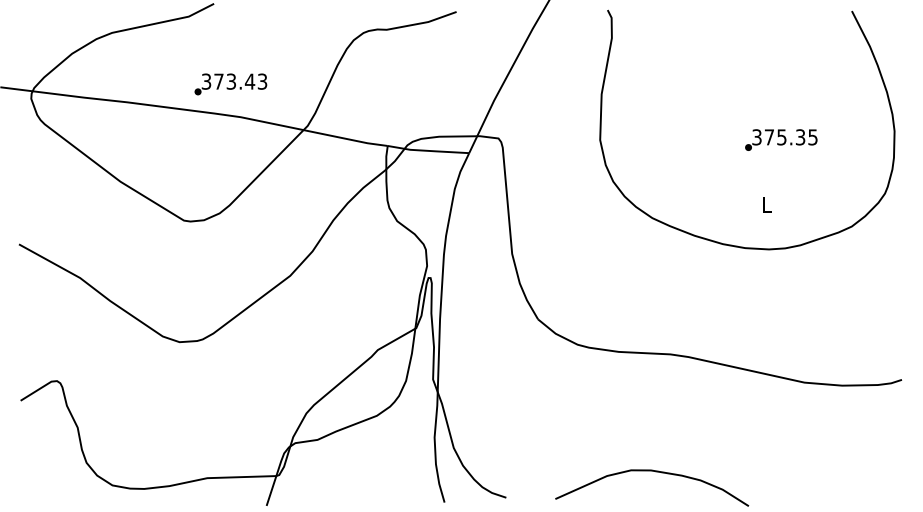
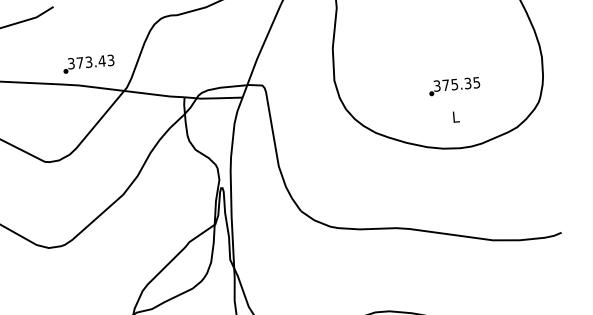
text: (230, 84) -> (88, 64), moved
text: (781, 139) -> (454, 86), moved

